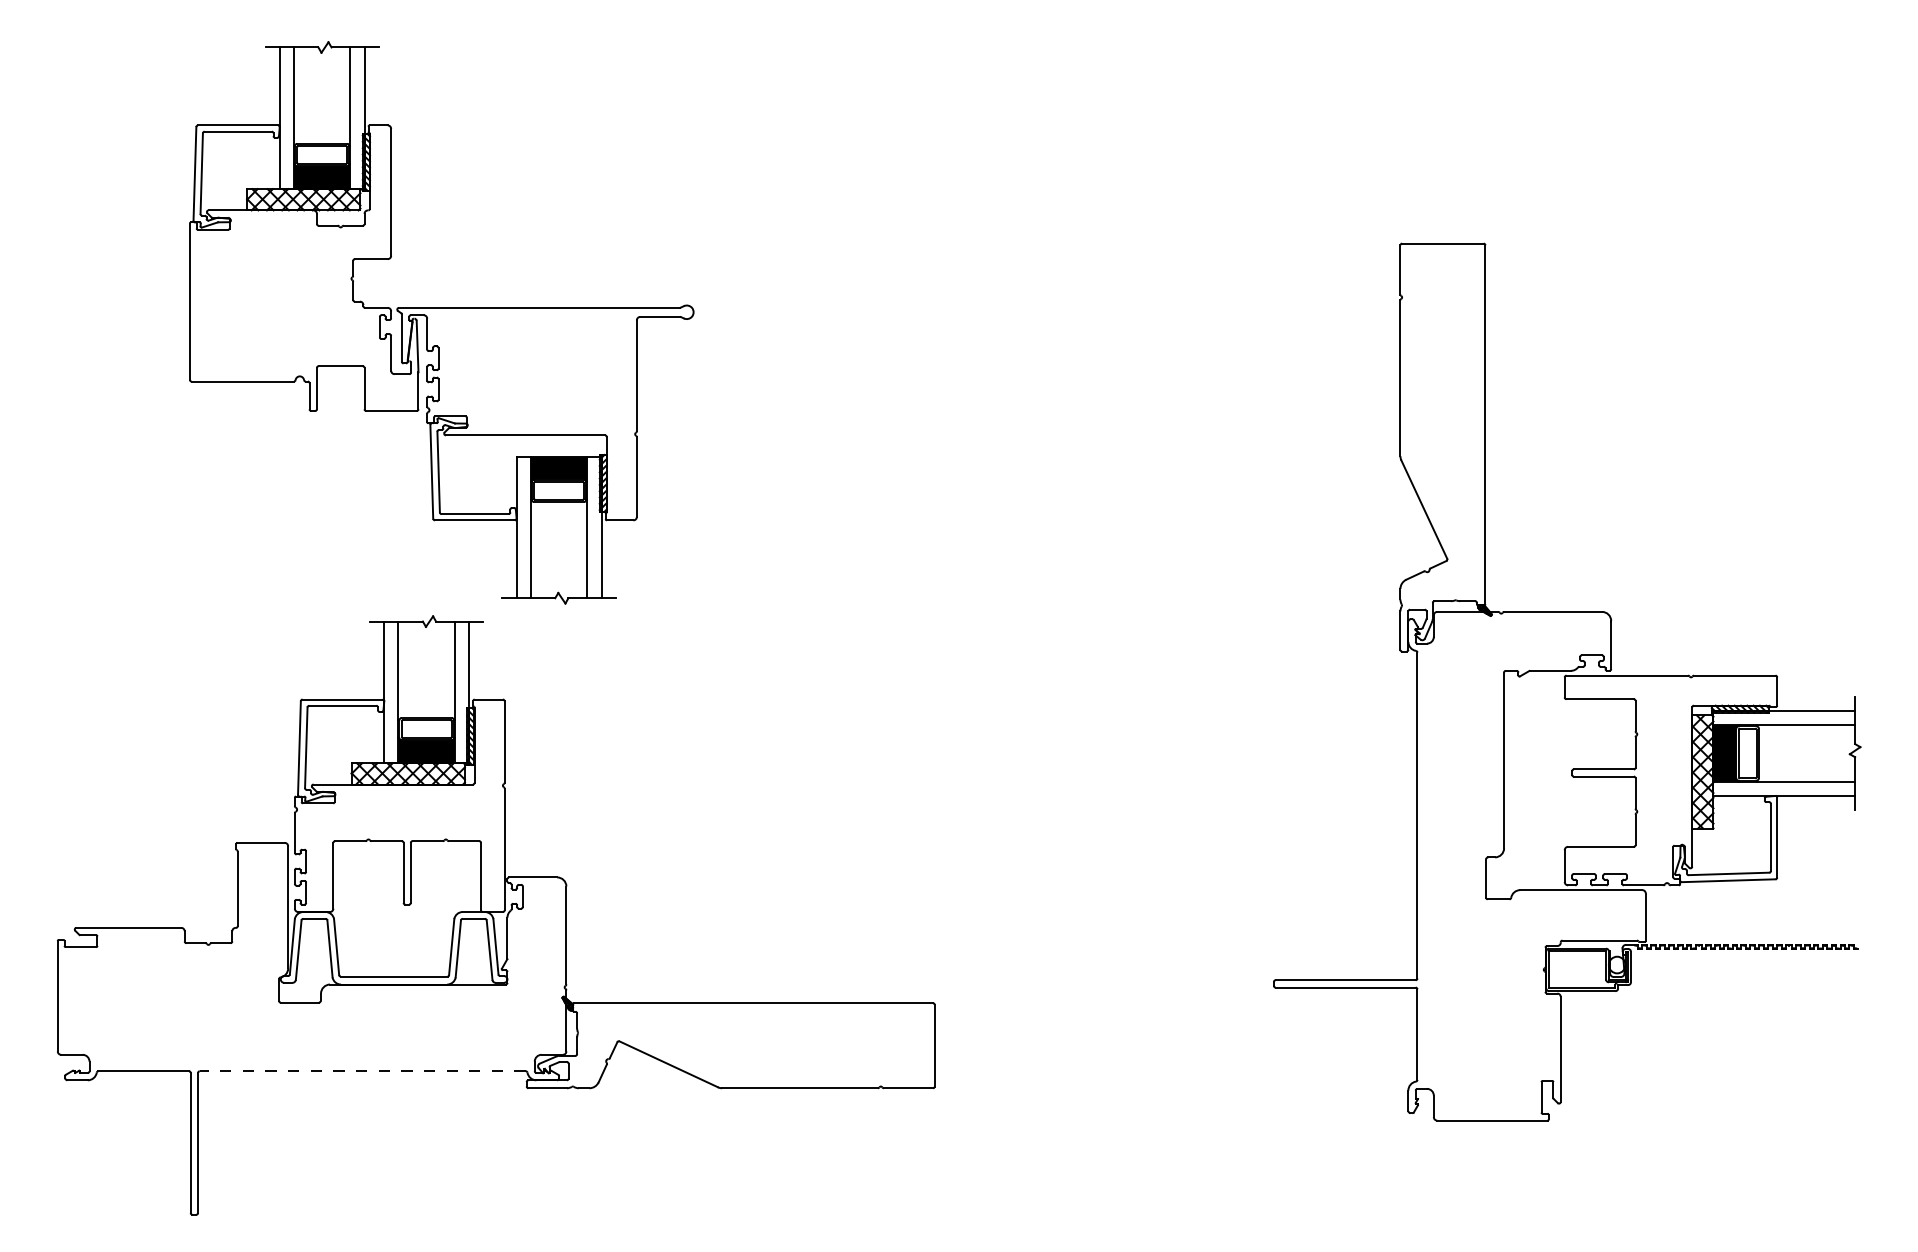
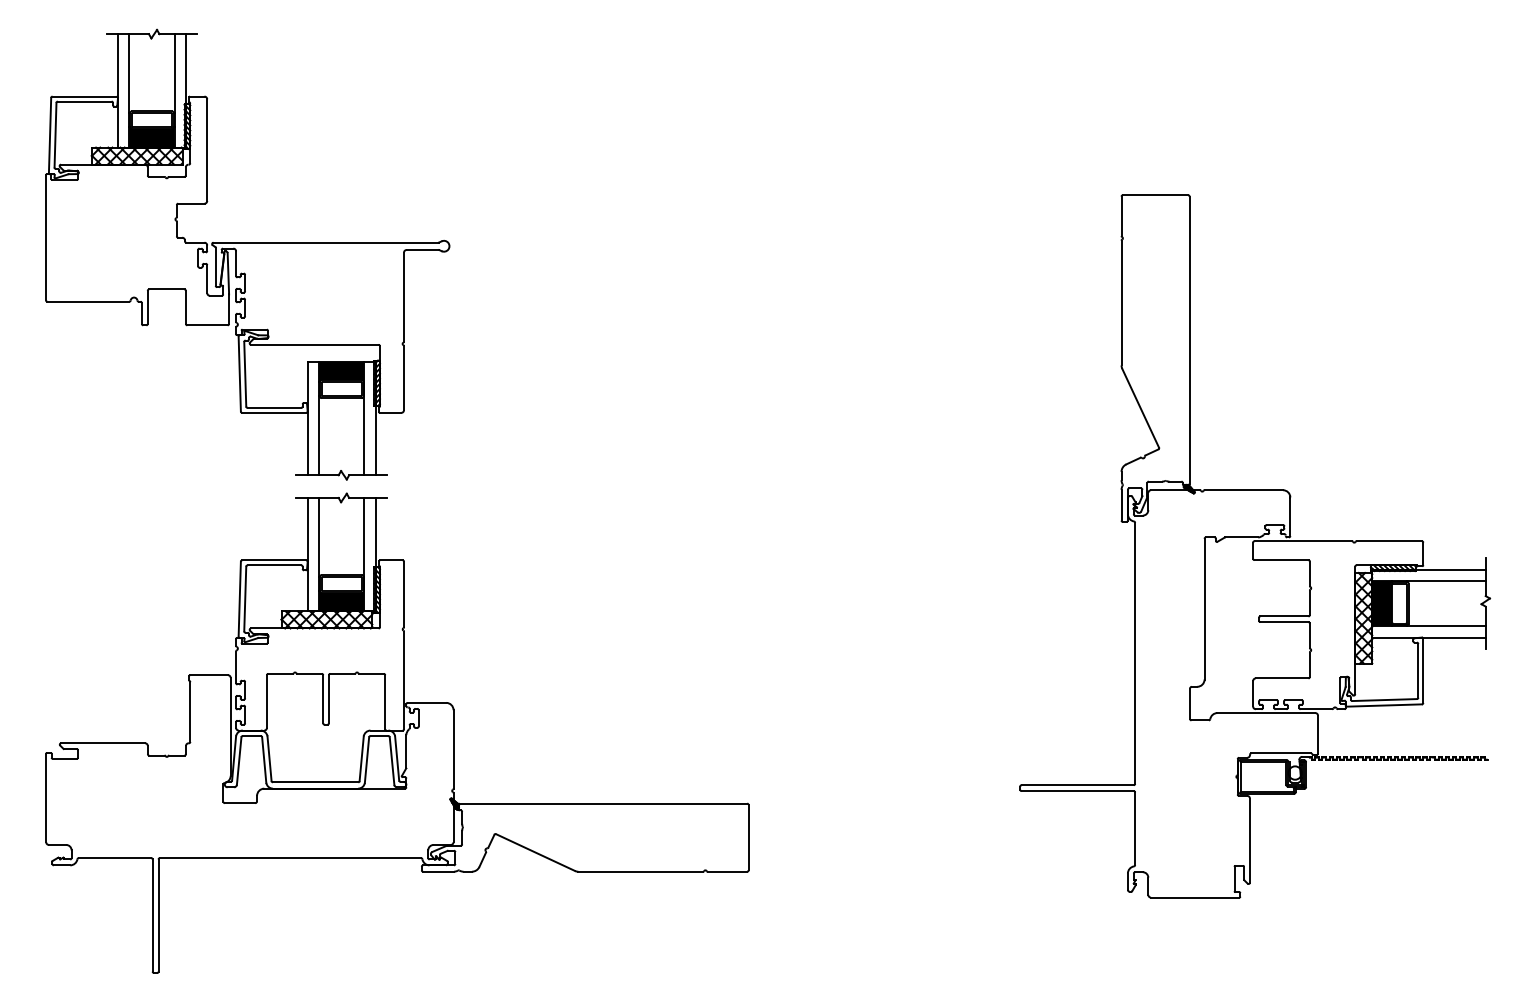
part: (441, 322) -> (247, 254), moved
line: (362, 1071) -> (290, 858), dashed -> solid

